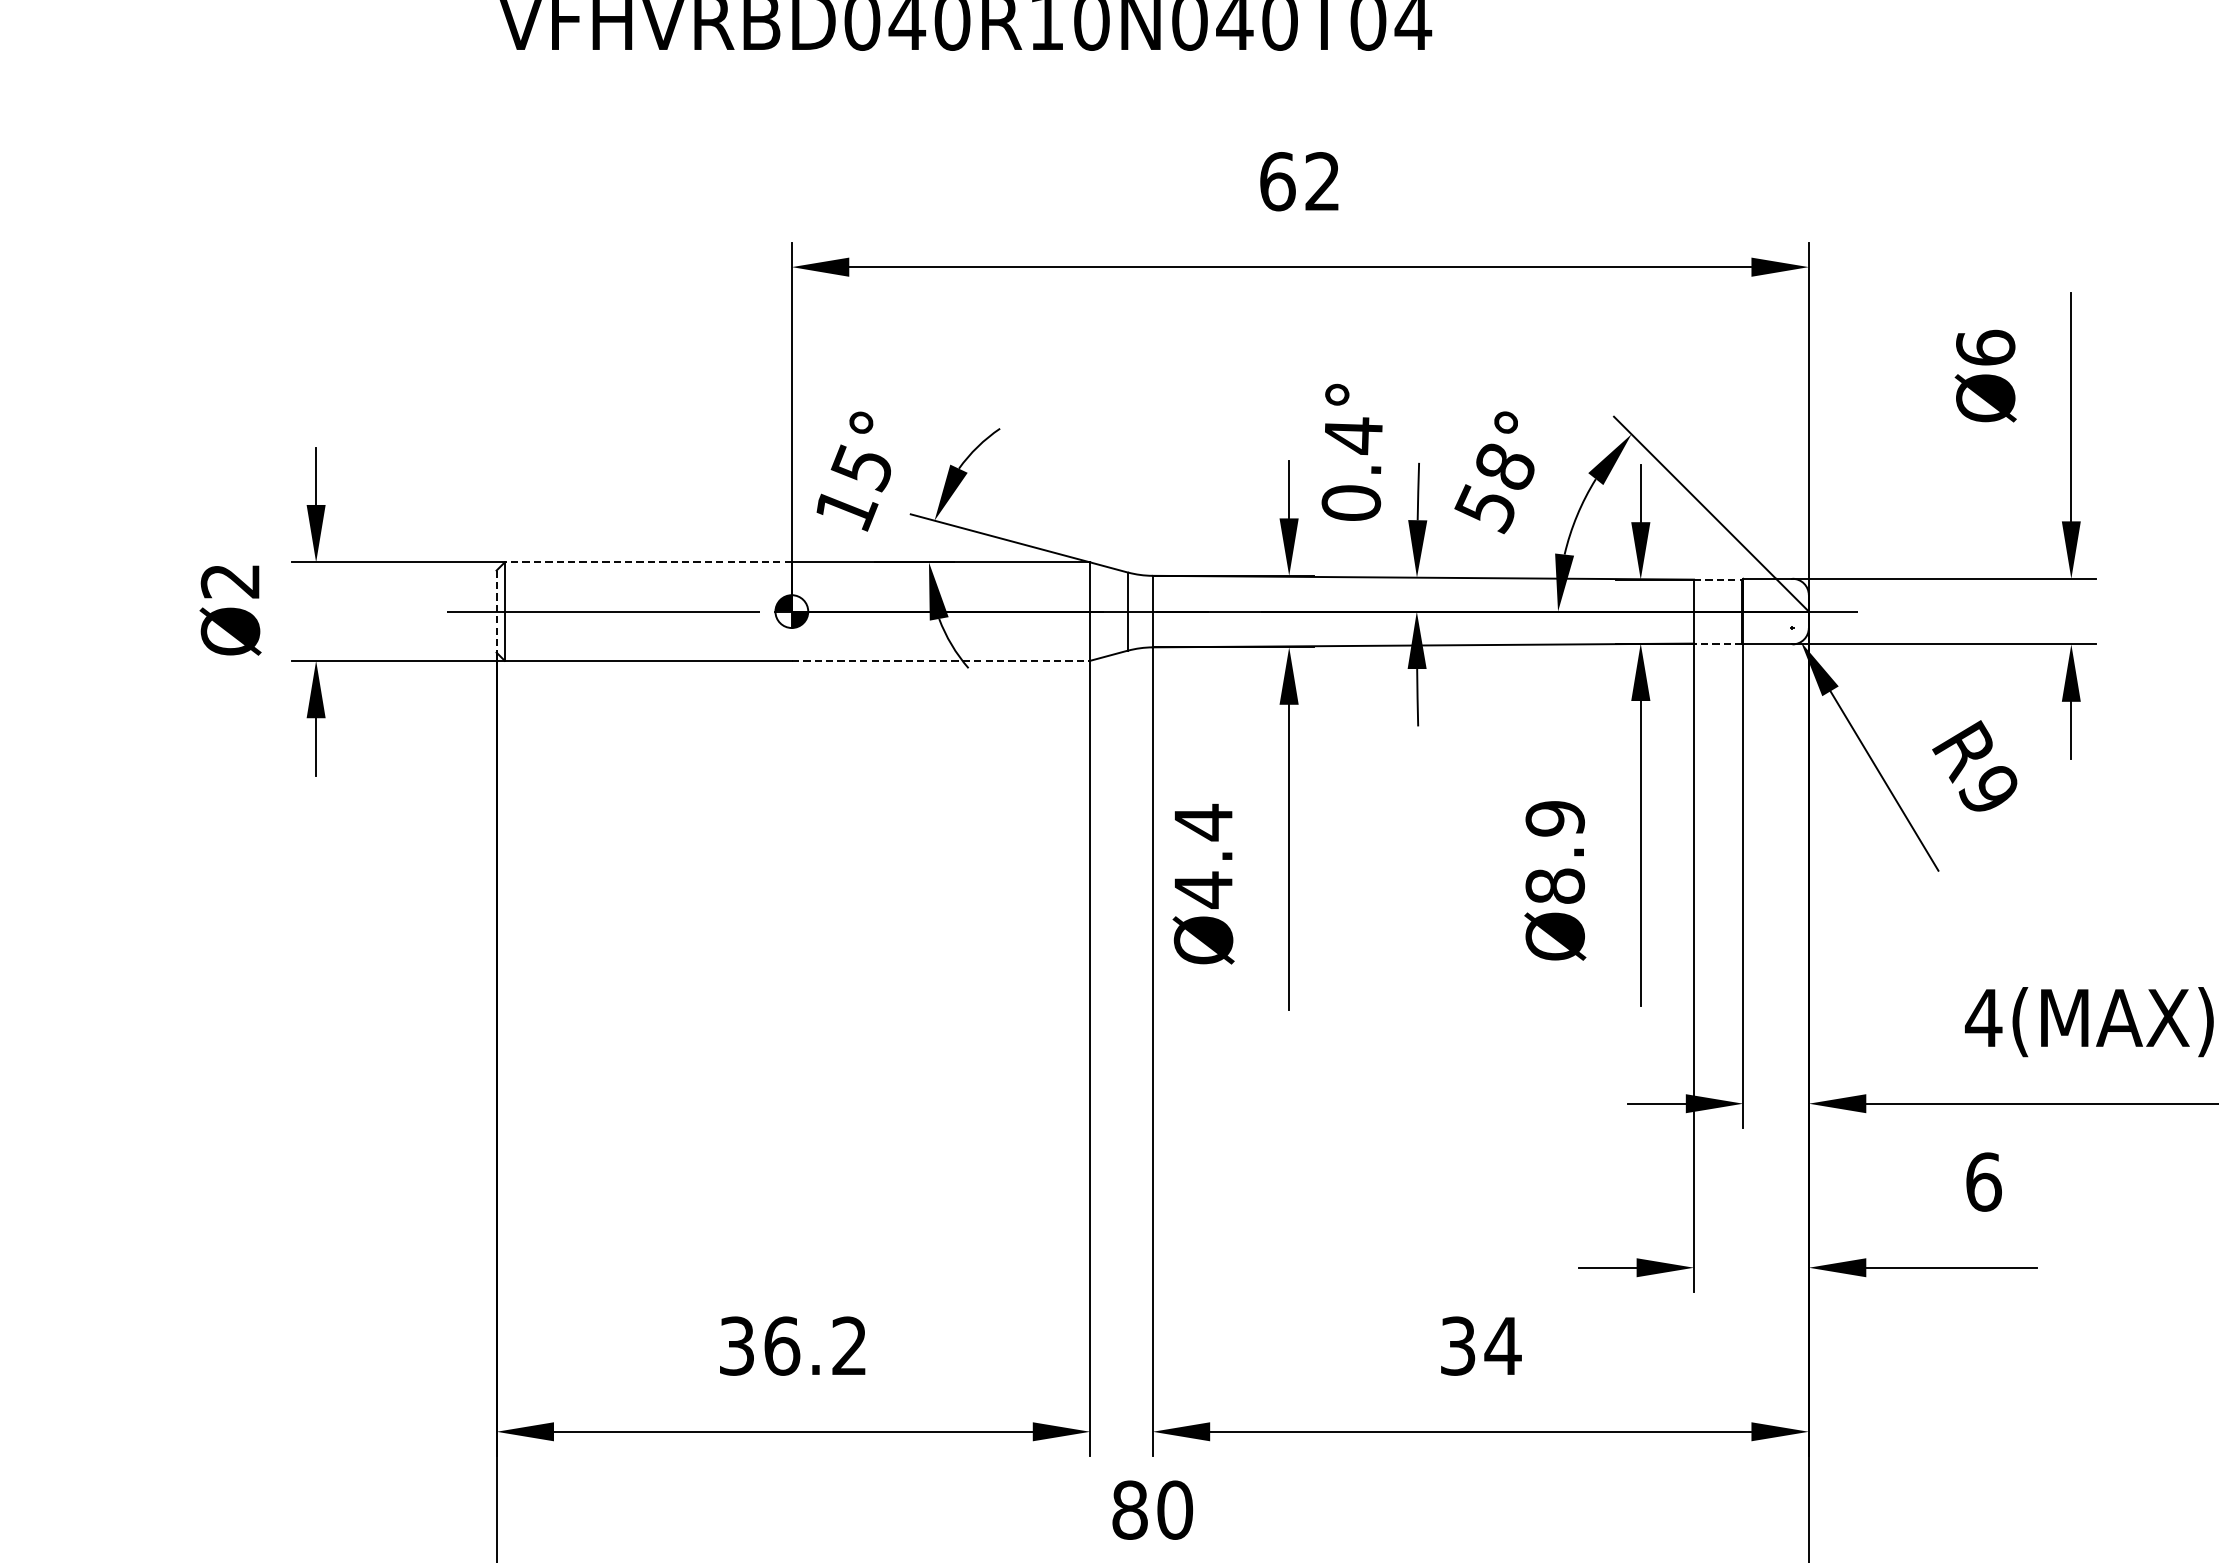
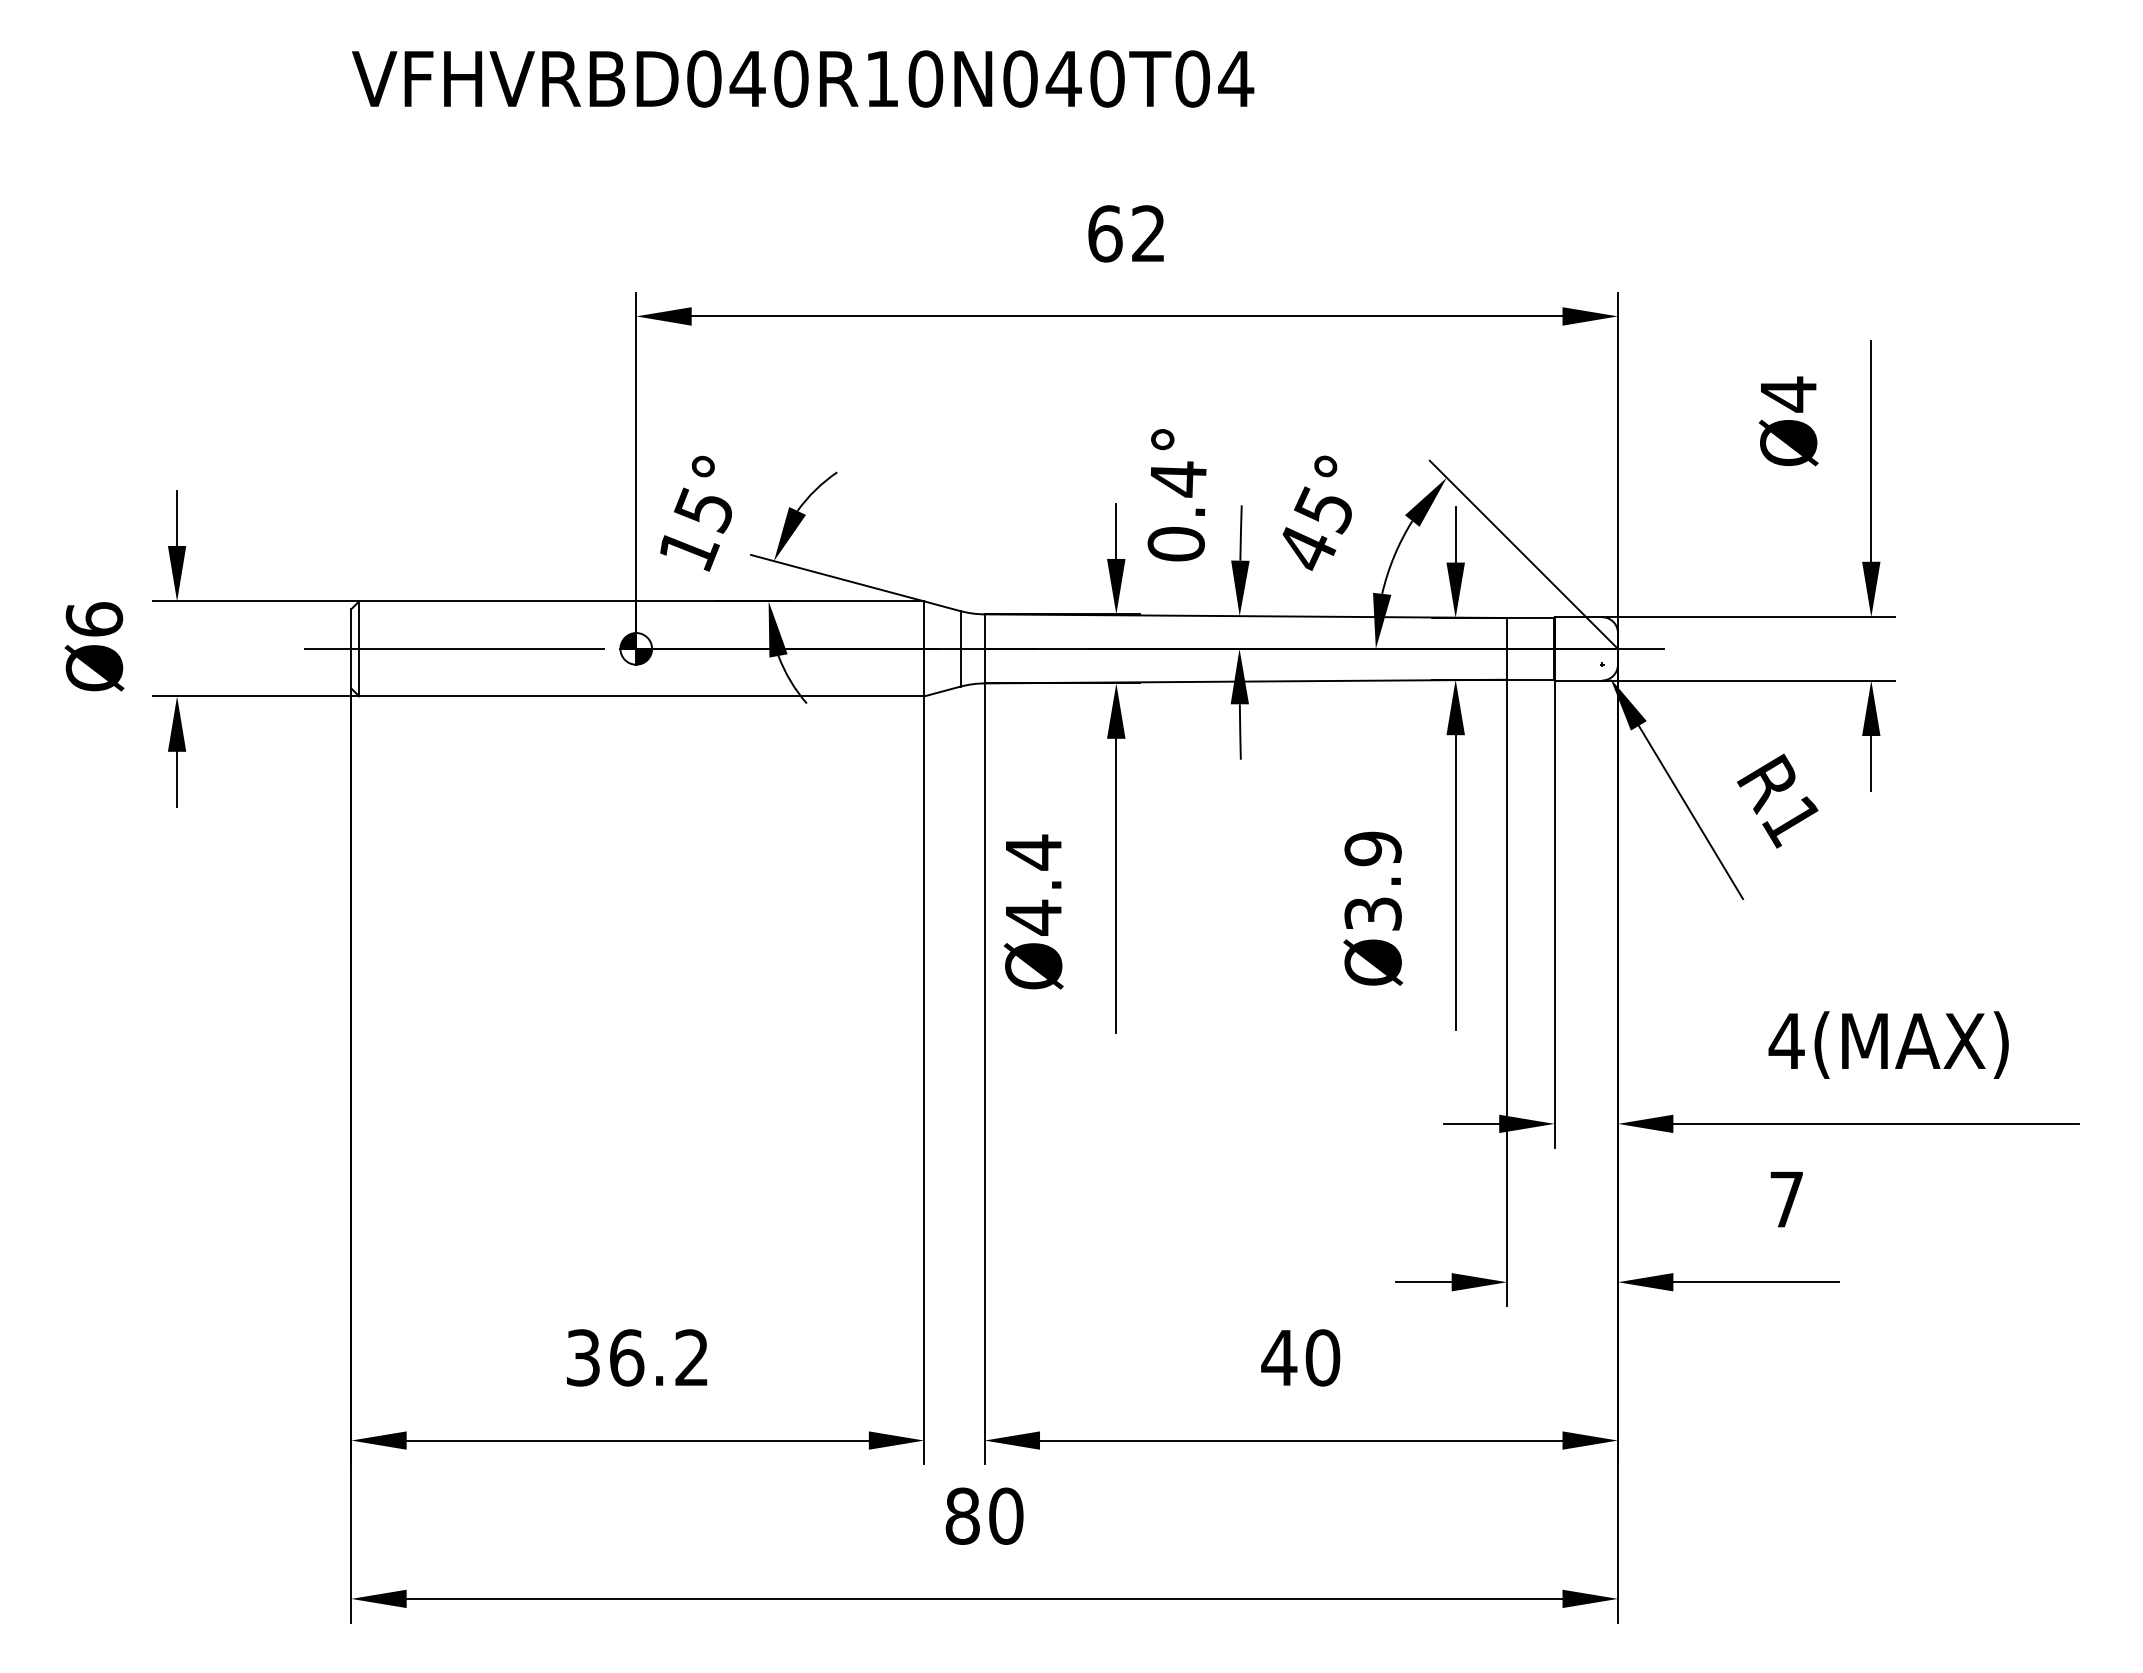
text: (1985, 348) -> (1788, 394), Ø6 -> Ø4
text: (1494, 488) -> (1314, 530), 58° -> 45°
line: (648, 562) -> (497, 601), dashed -> solid
line: (1718, 580) -> (1530, 618), dashed -> solid
text: (230, 581) -> (94, 619), Ø2 -> Ø6
line: (496, 611) -> (351, 648), dashed -> solid
line: (1717, 643) -> (1529, 679), dashed -> solid
line: (941, 660) -> (780, 696), dashed -> solid
text: (1987, 791) -> (1790, 822), R9 -> R1
text: (1554, 885) -> (1372, 913), Ø8.9 -> Ø3.9
text: (1984, 1182) -> (1787, 1199), 6 -> 7
text: (1479, 1345) -> (1300, 1357), 34 -> 40

